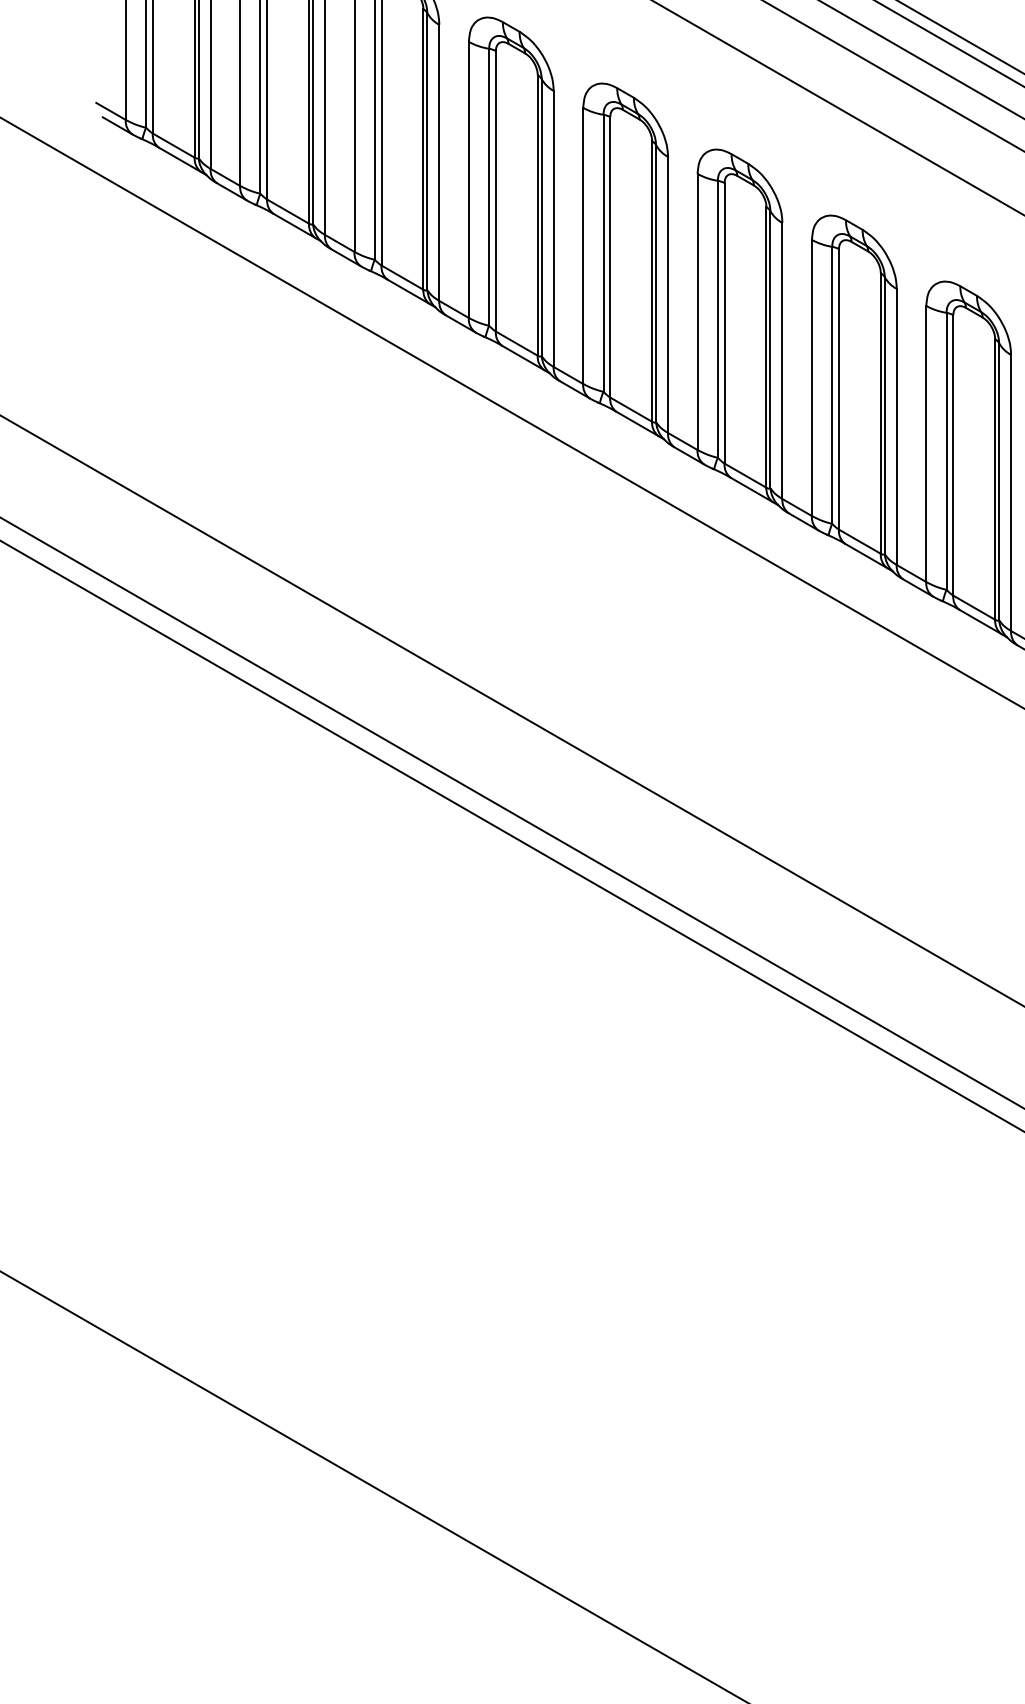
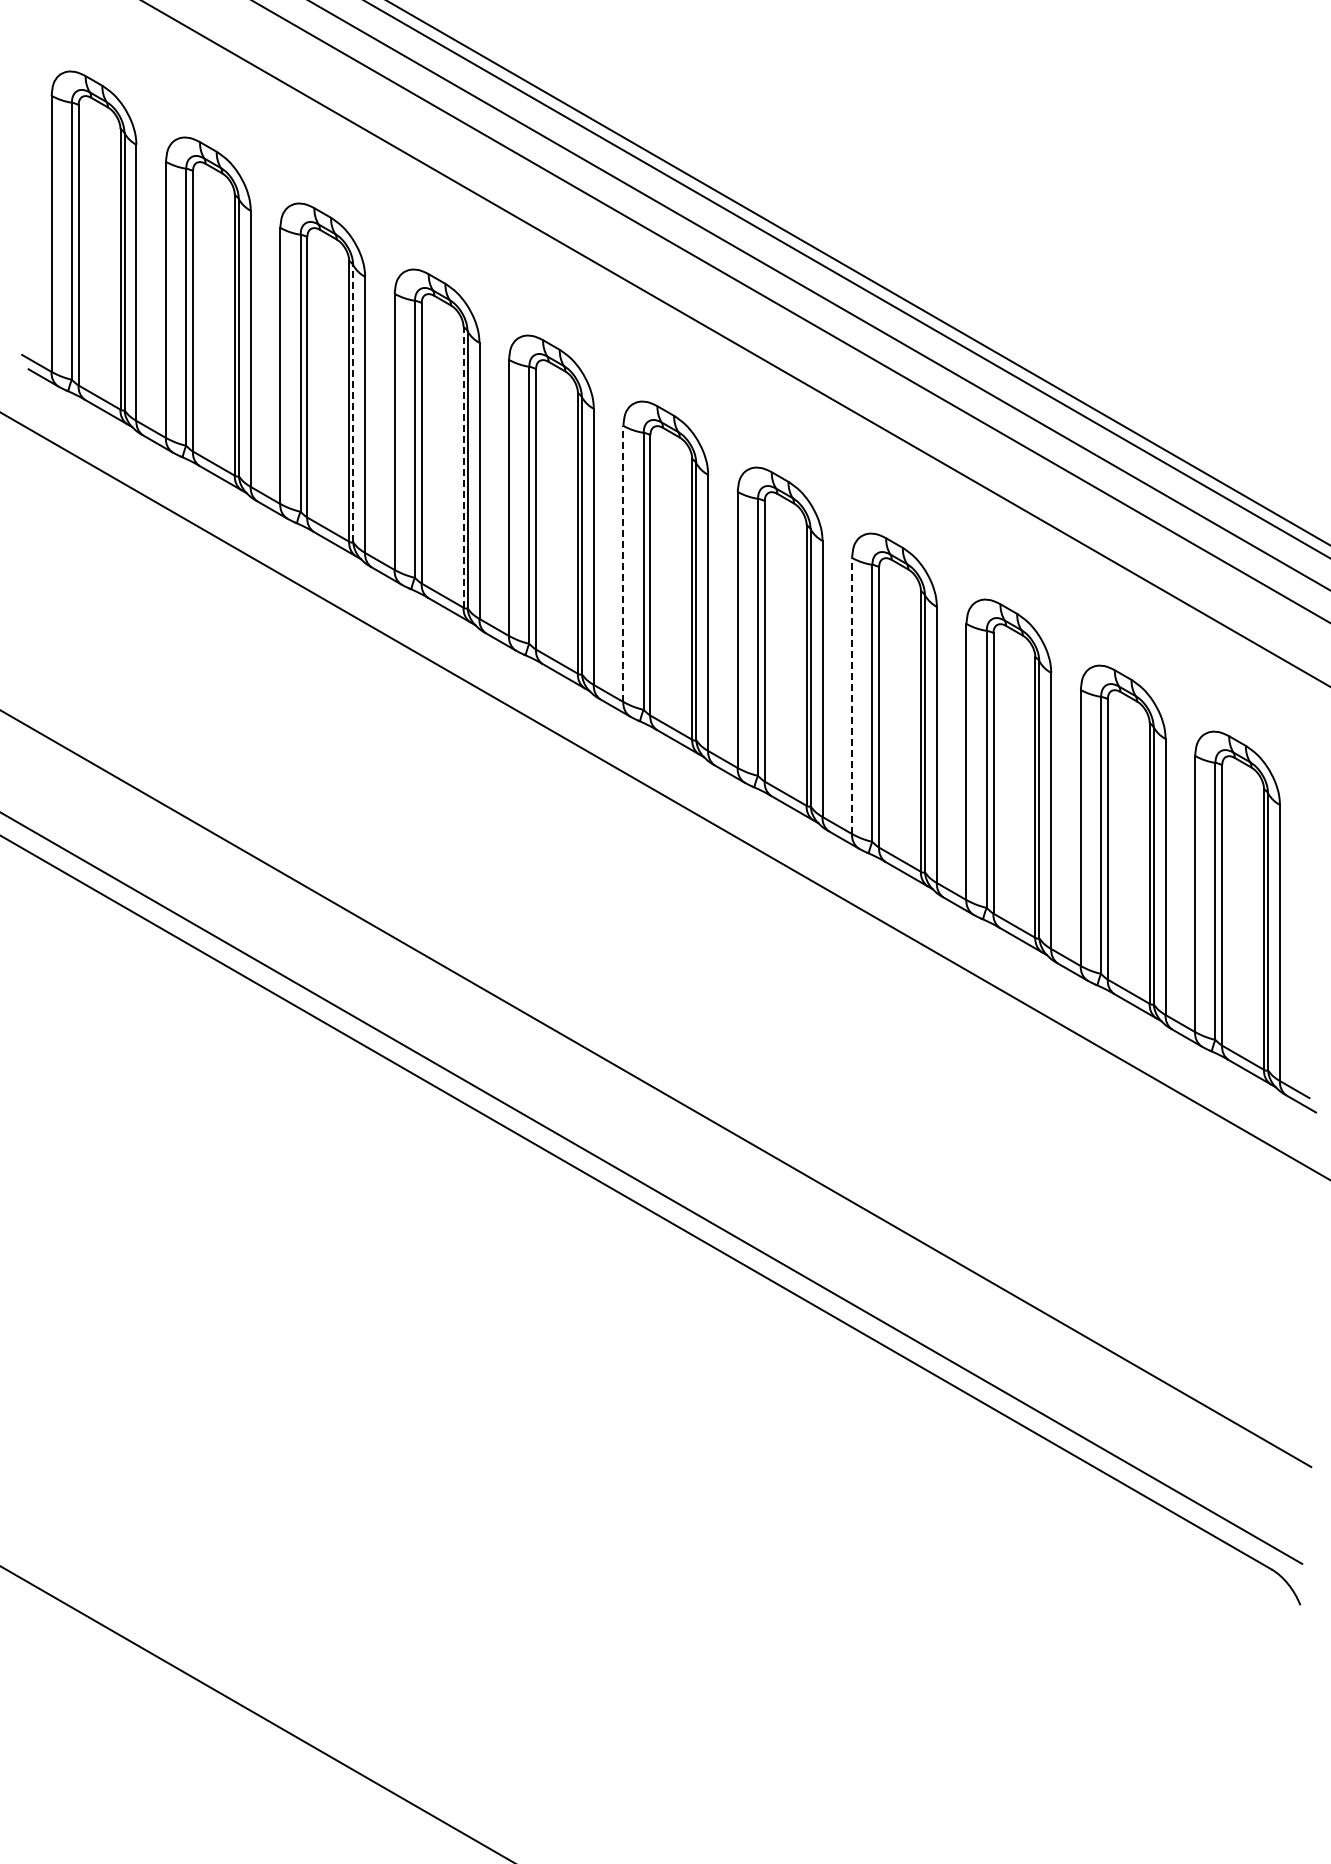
line: (427, 151) -> (353, 403), solid -> dashed
line: (537, 215) -> (463, 467), solid -> dashed
line: (697, 311) -> (623, 563), solid -> dashed
line: (926, 443) -> (852, 695), solid -> dashed

